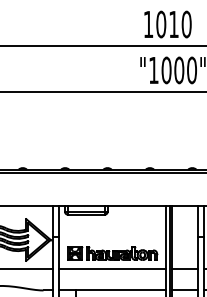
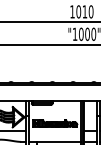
line: (111, 269) -> (54, 131), removed

